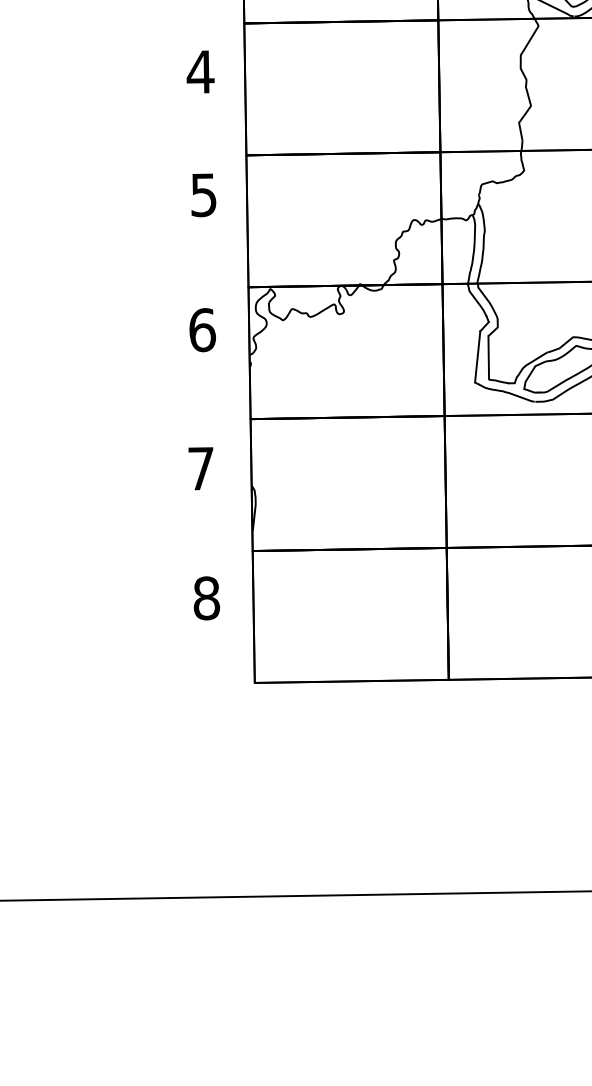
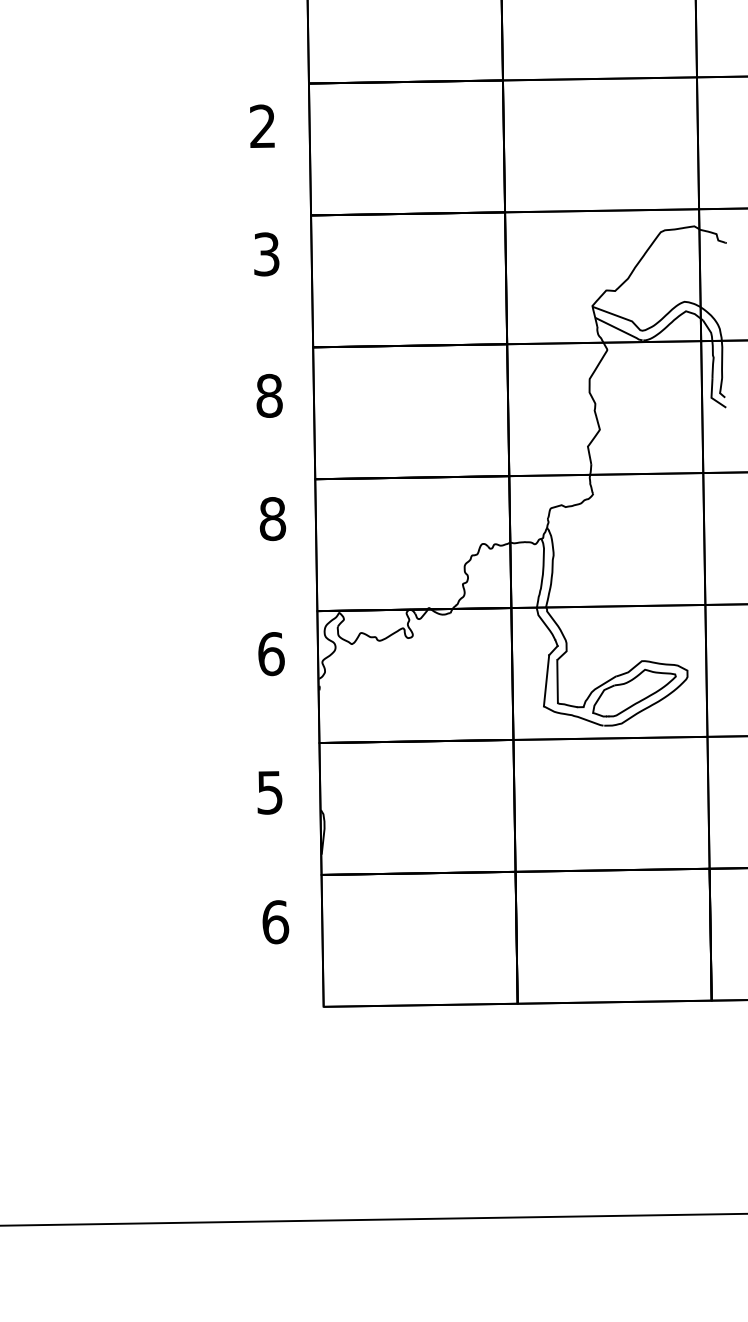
text: (200, 71) -> (269, 395), 4 -> 8
text: (203, 195) -> (272, 519), 5 -> 8
text: (200, 468) -> (269, 792), 7 -> 5
text: (206, 598) -> (275, 922), 8 -> 6

